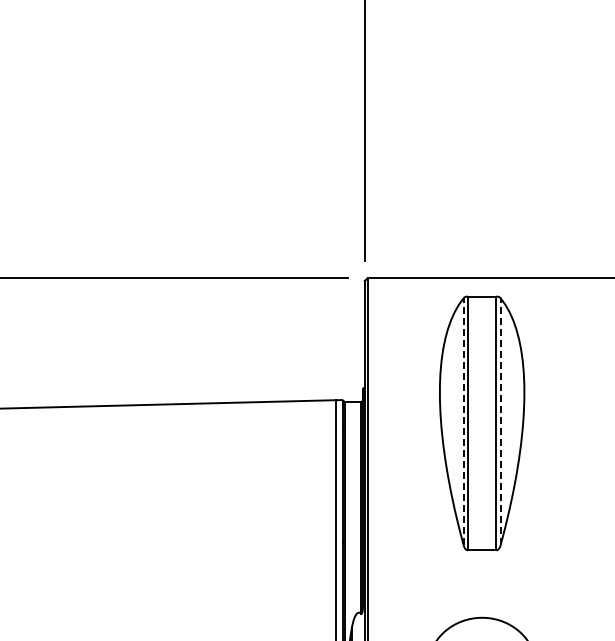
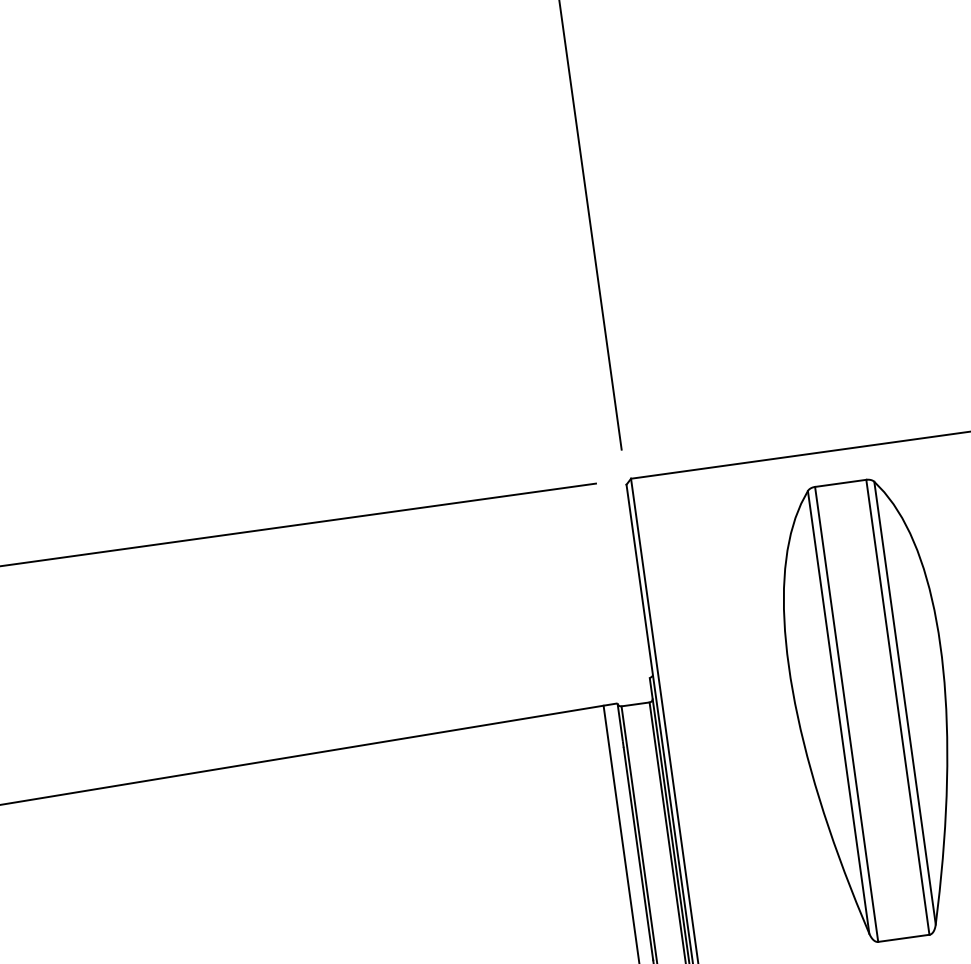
line: (463, 421) -> (838, 712), dashed -> solid
line: (500, 421) -> (904, 702), dashed -> solid

